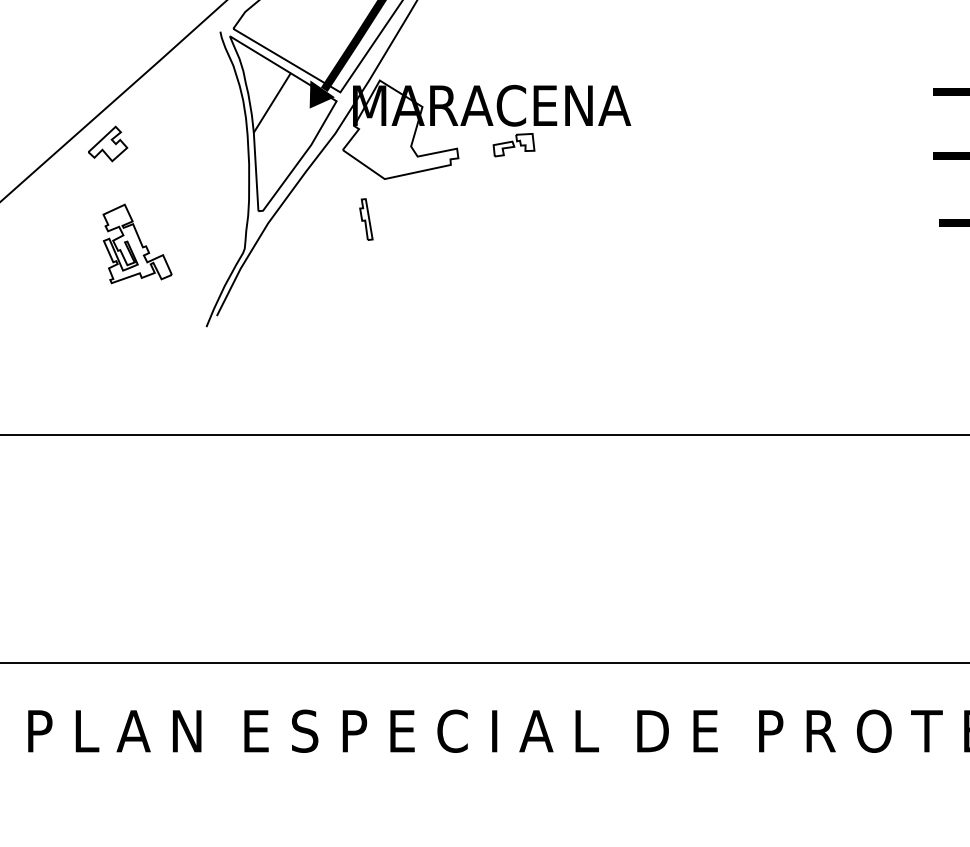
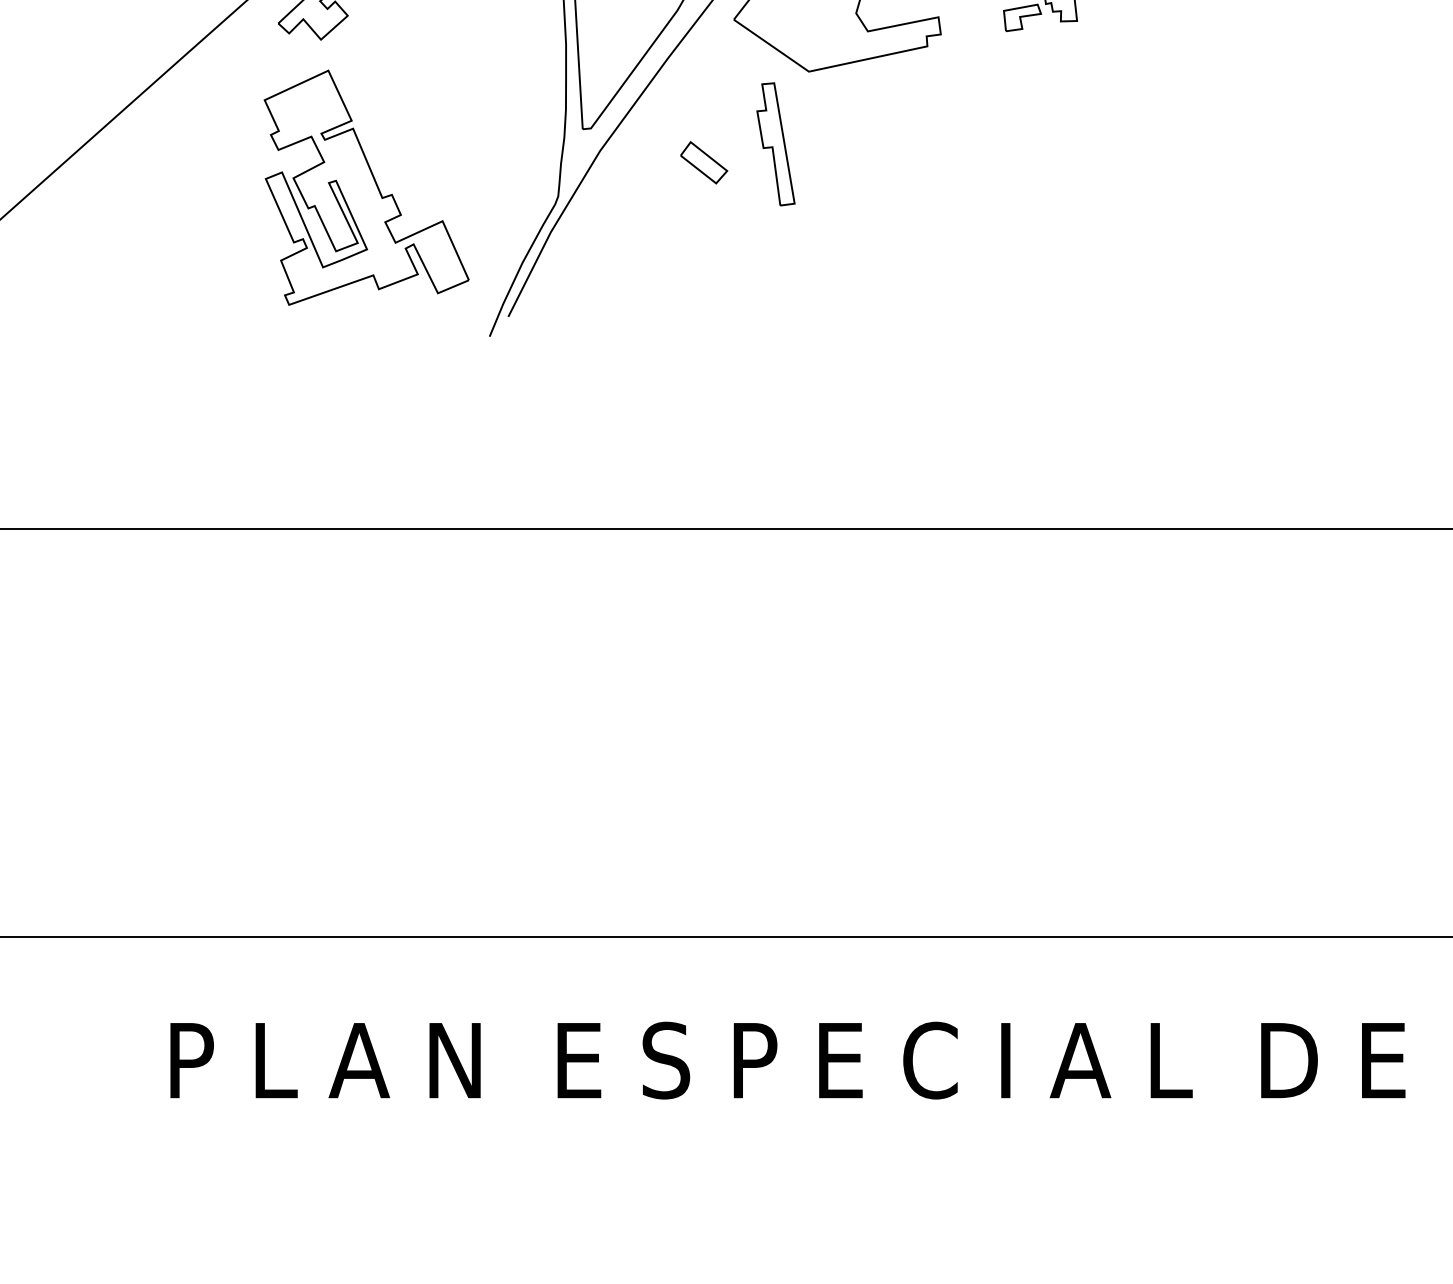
part: (366, 219) -> (776, 144), size x1.67
part: (326, 229) -> (704, 161), added
part: (137, 243) -> (366, 187), size x1.67

